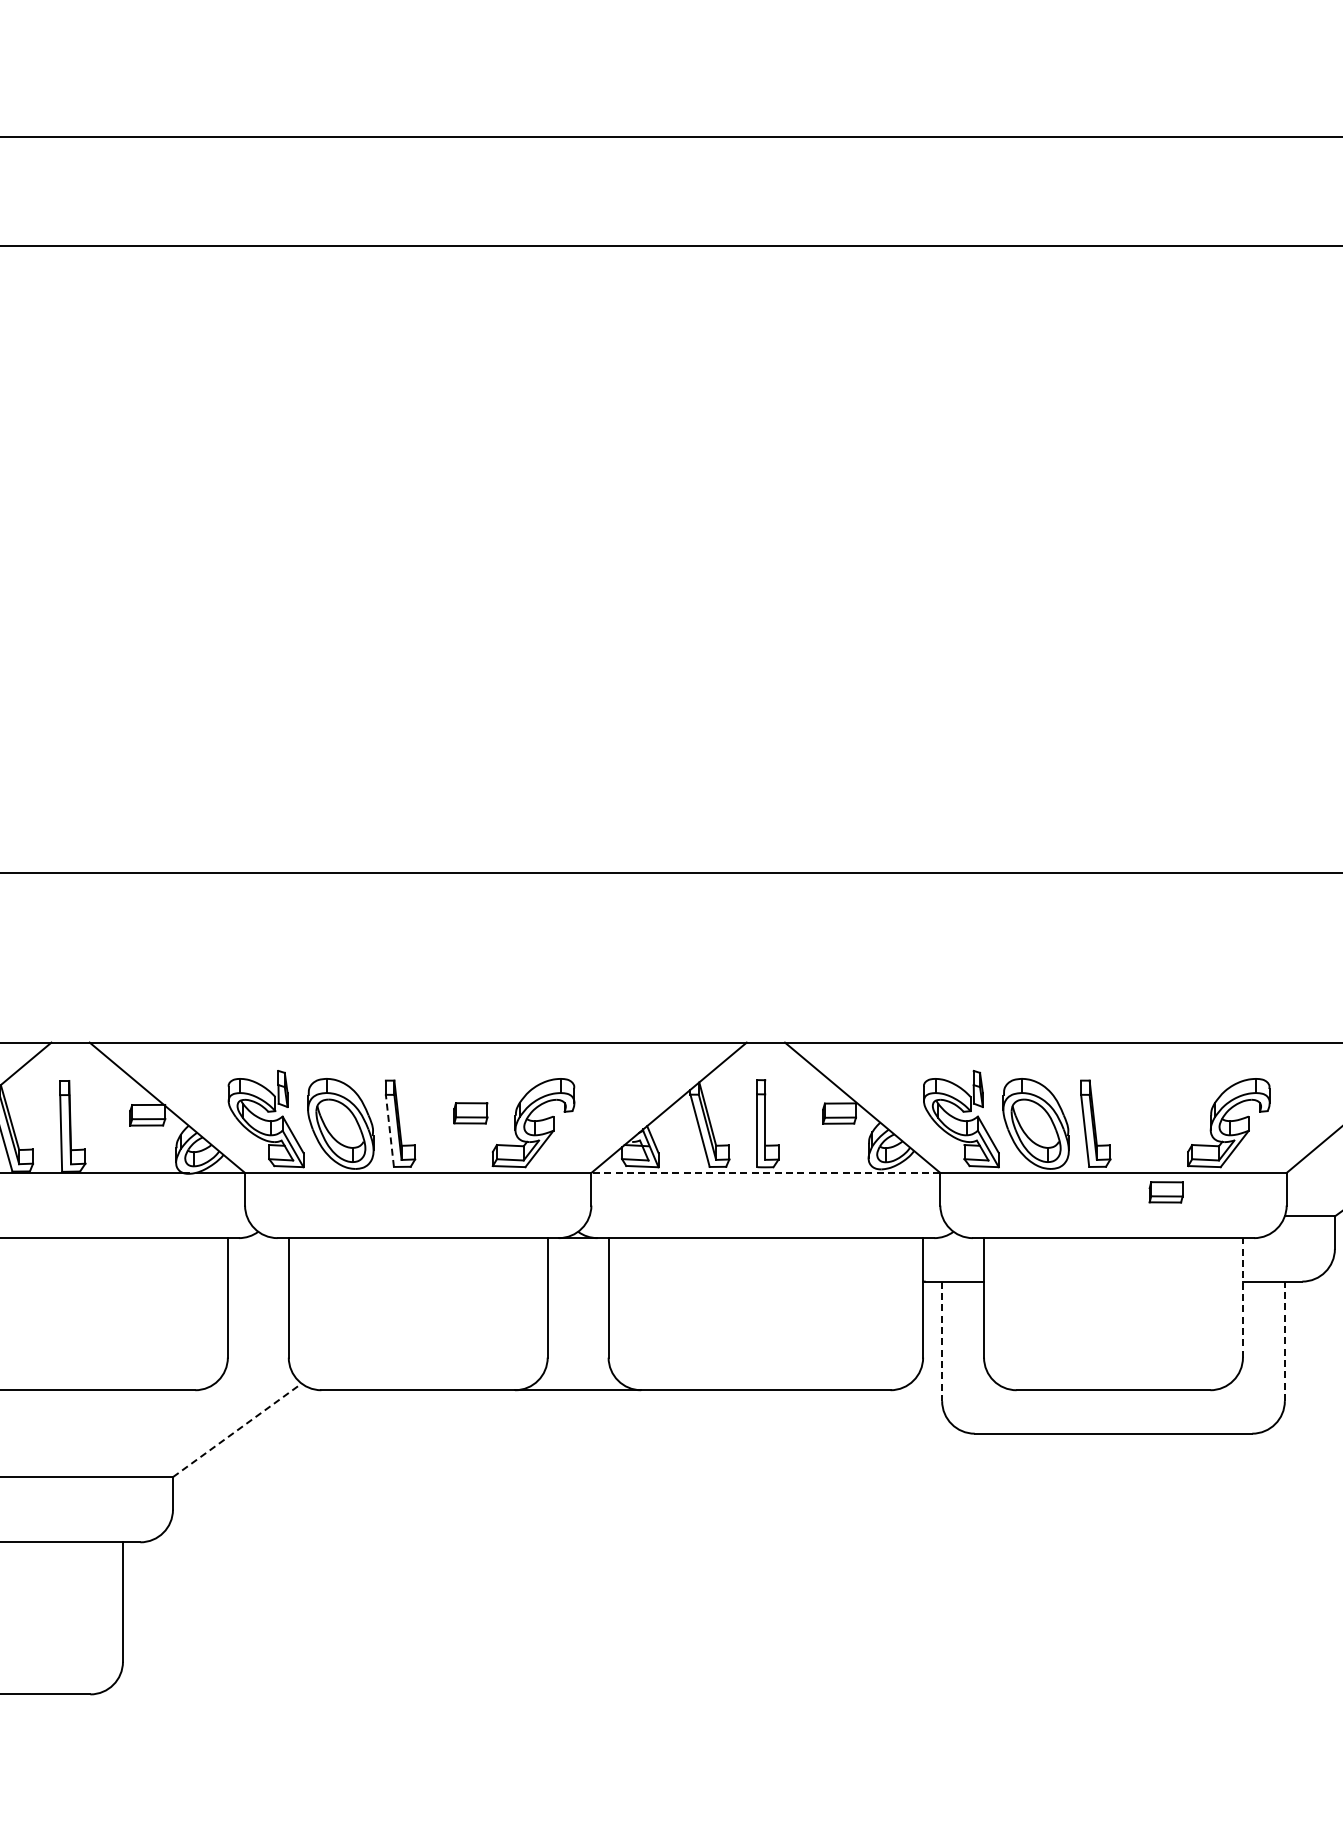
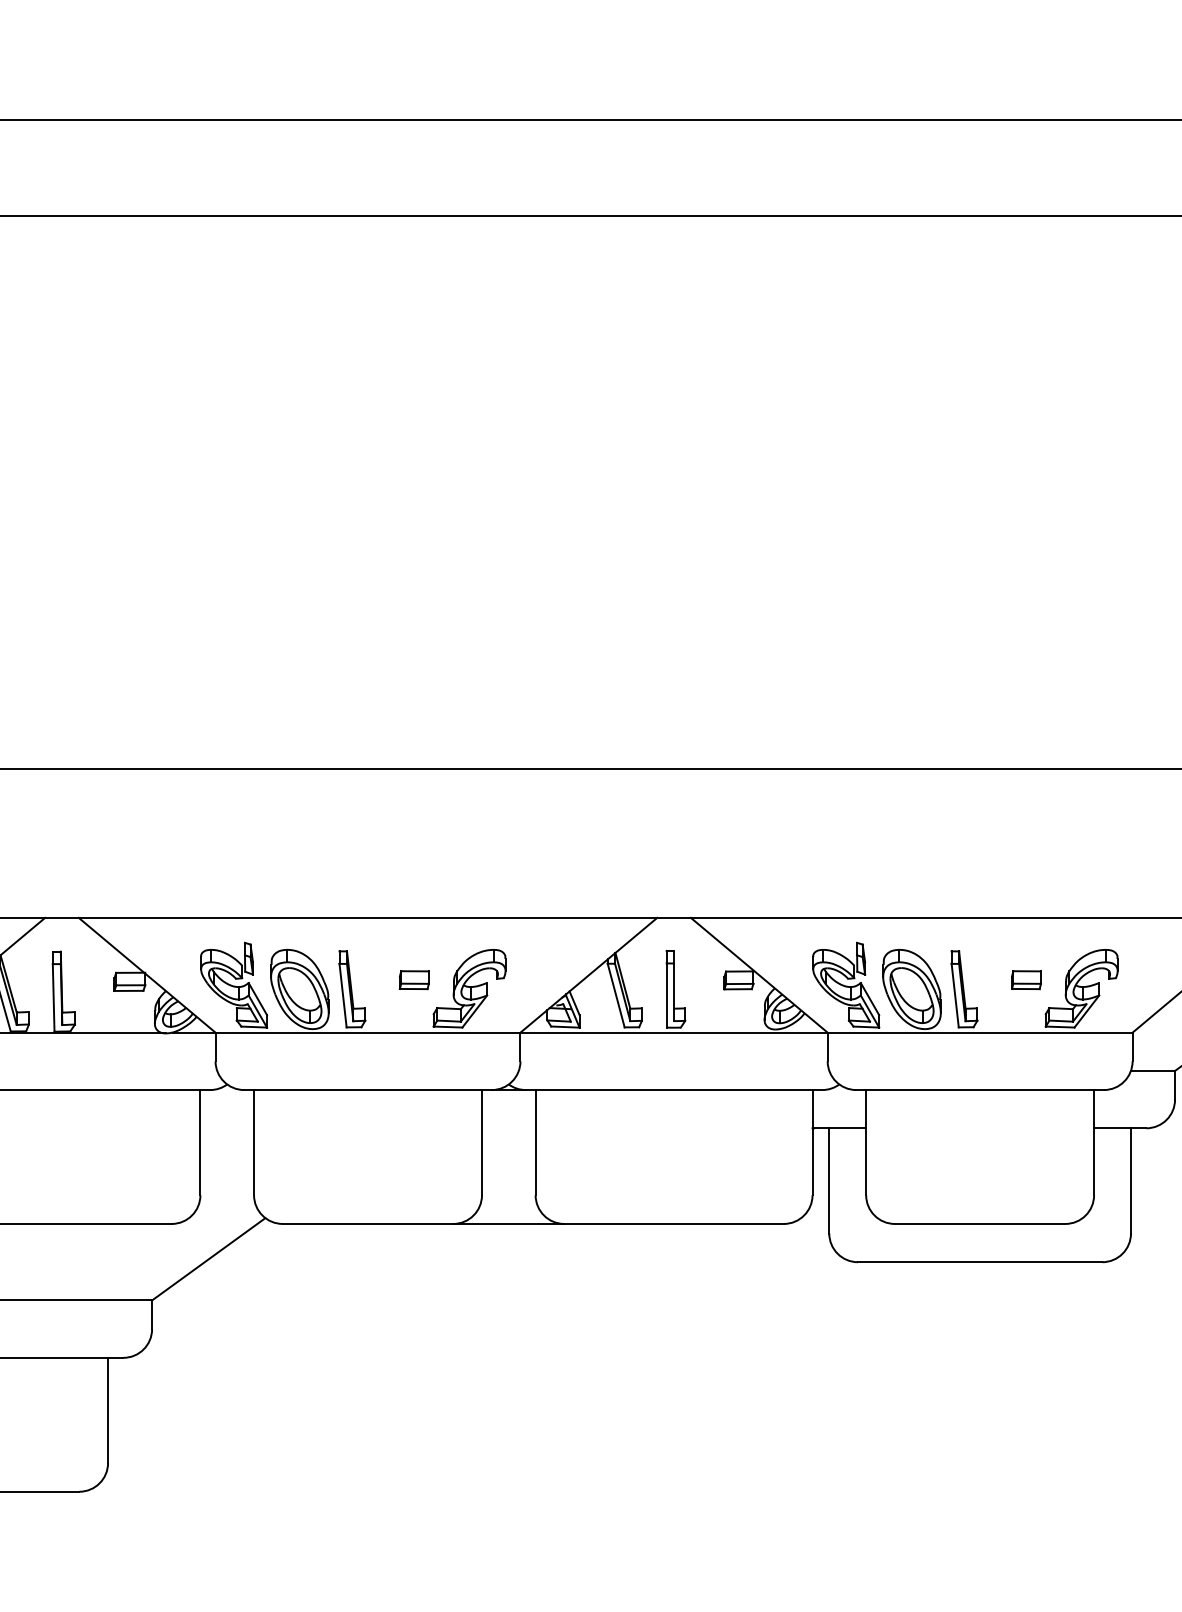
line: (389, 1130) -> (342, 995), dashed -> solid
line: (765, 1172) -> (673, 1032), dashed -> solid
part: (1165, 1192) -> (1025, 980), moved
line: (1242, 1297) -> (1093, 1142), dashed -> solid
line: (942, 1341) -> (829, 1181), dashed -> solid
line: (1284, 1341) -> (1130, 1181), dashed -> solid
line: (237, 1430) -> (208, 1259), dashed -> solid

